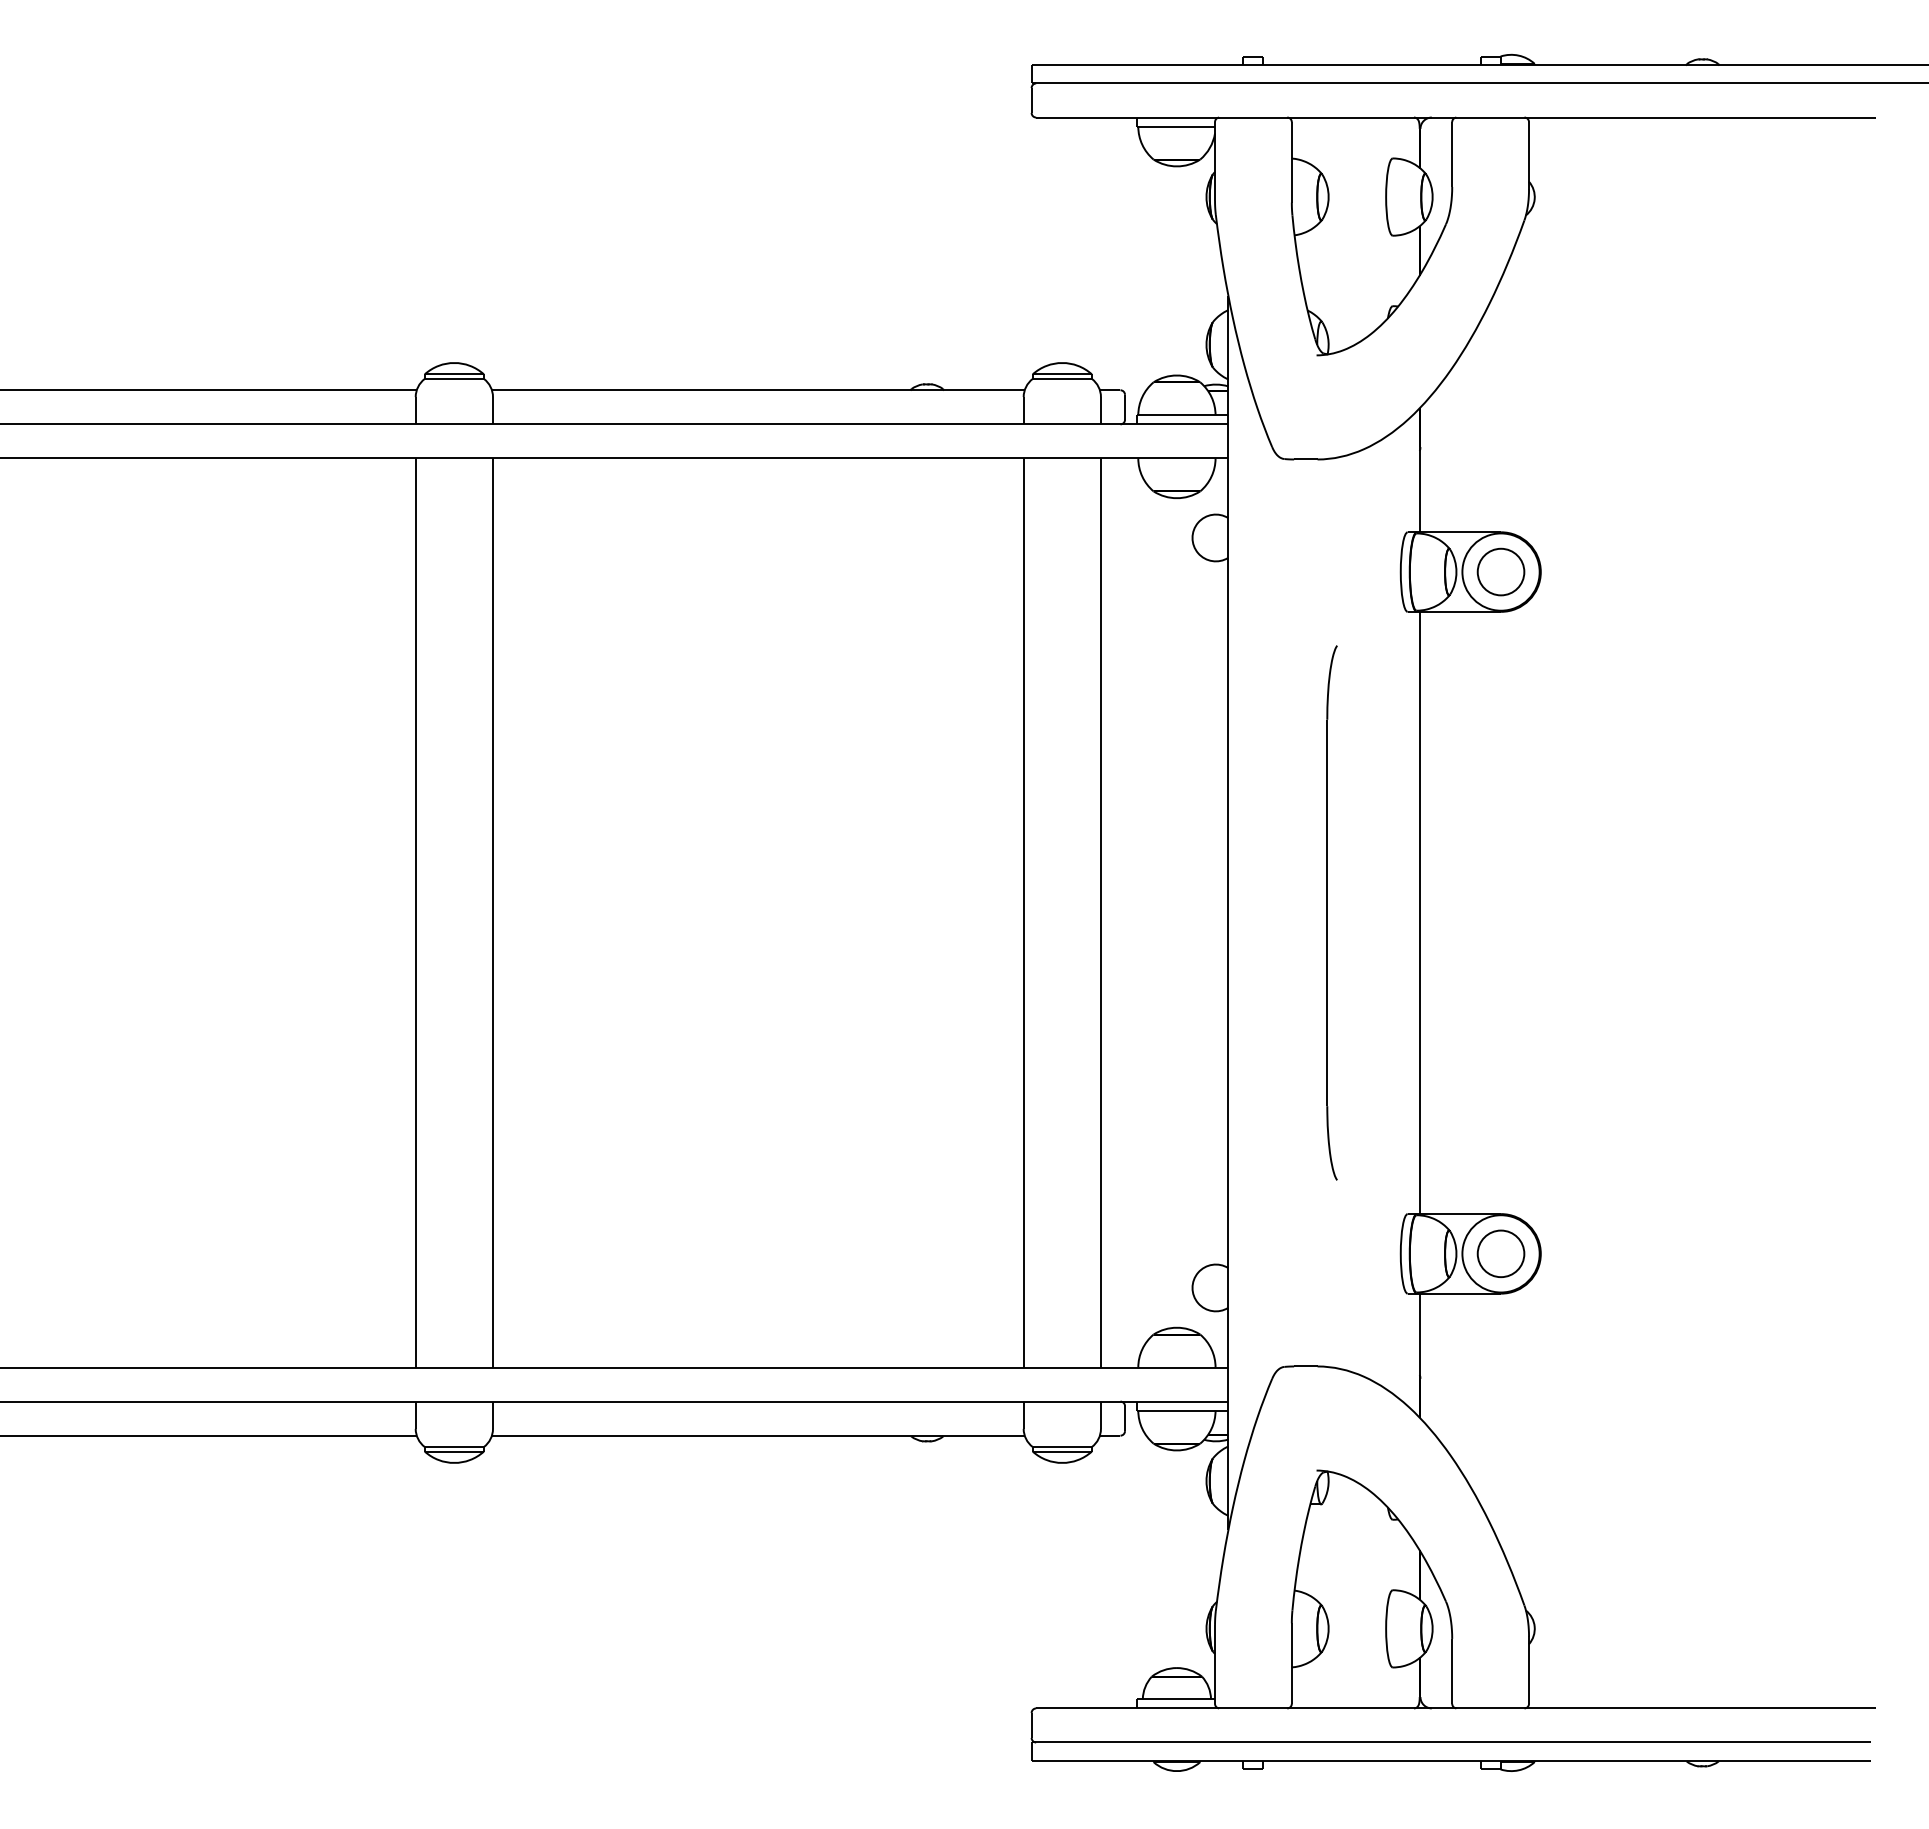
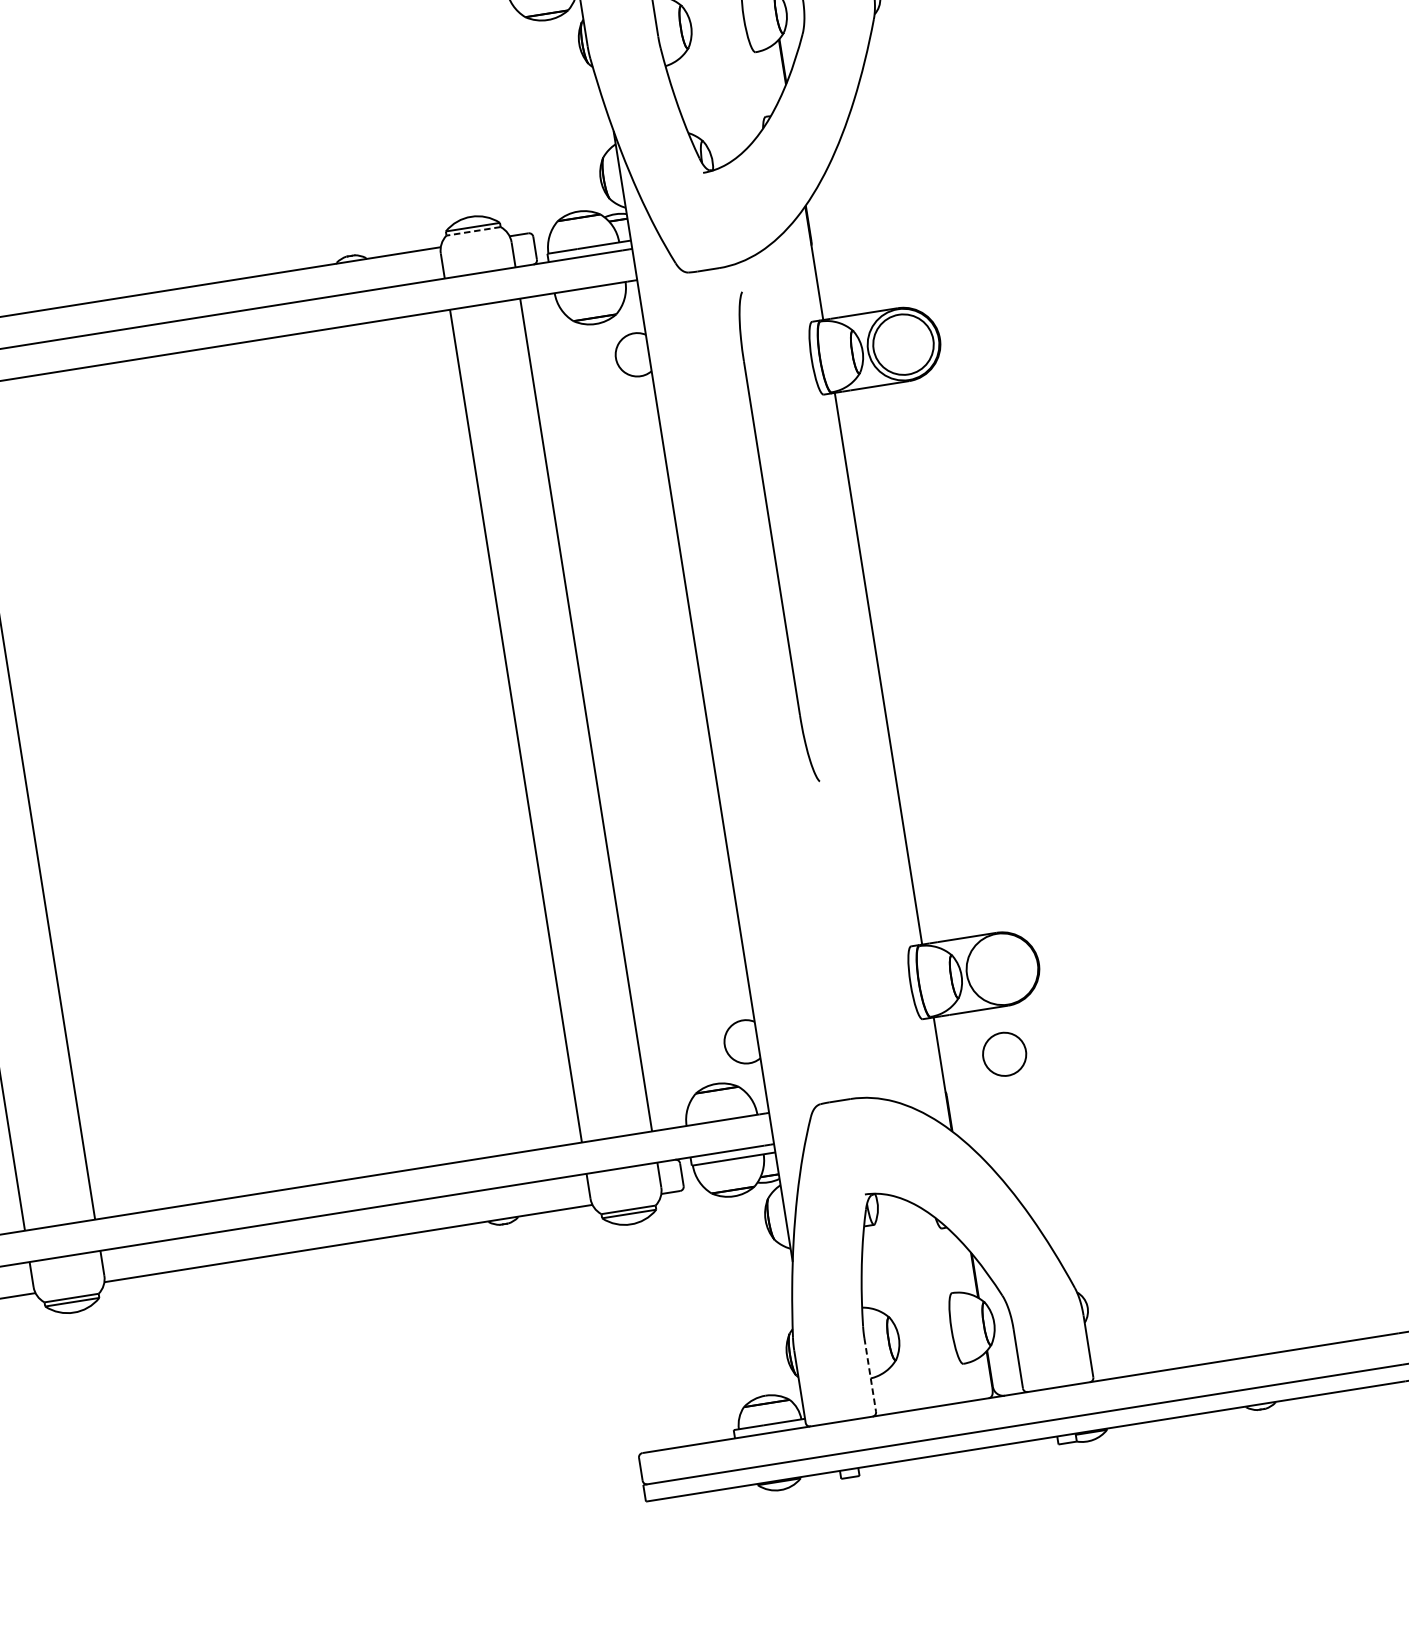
line: (1062, 378) -> (473, 230), solid -> dashed
circle: (1500, 571) -> (902, 344), size x1.4
part: (1331, 912) -> (775, 537), moved
circle: (1500, 1253) -> (1004, 1054), moved
line: (1291, 1664) -> (870, 1375), solid -> dashed

